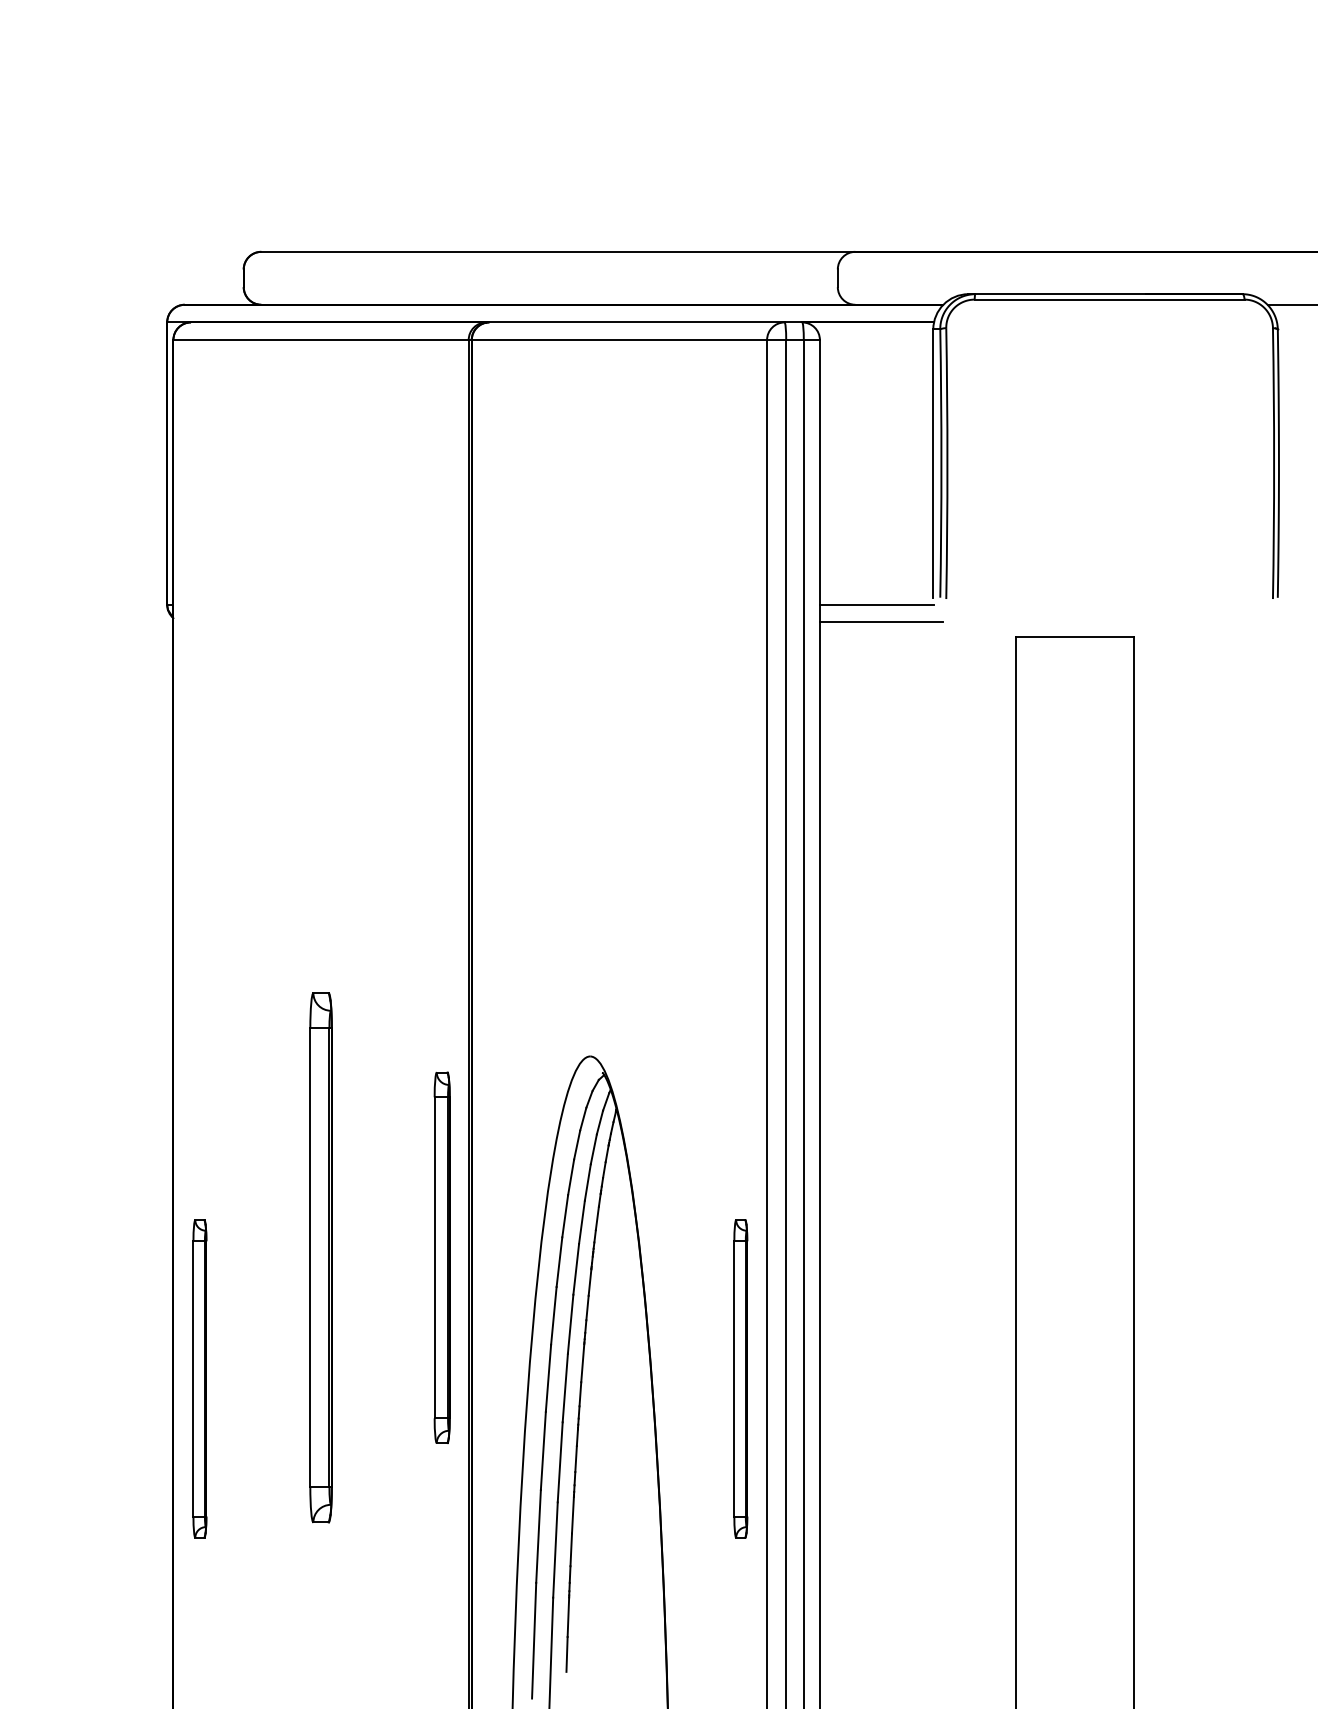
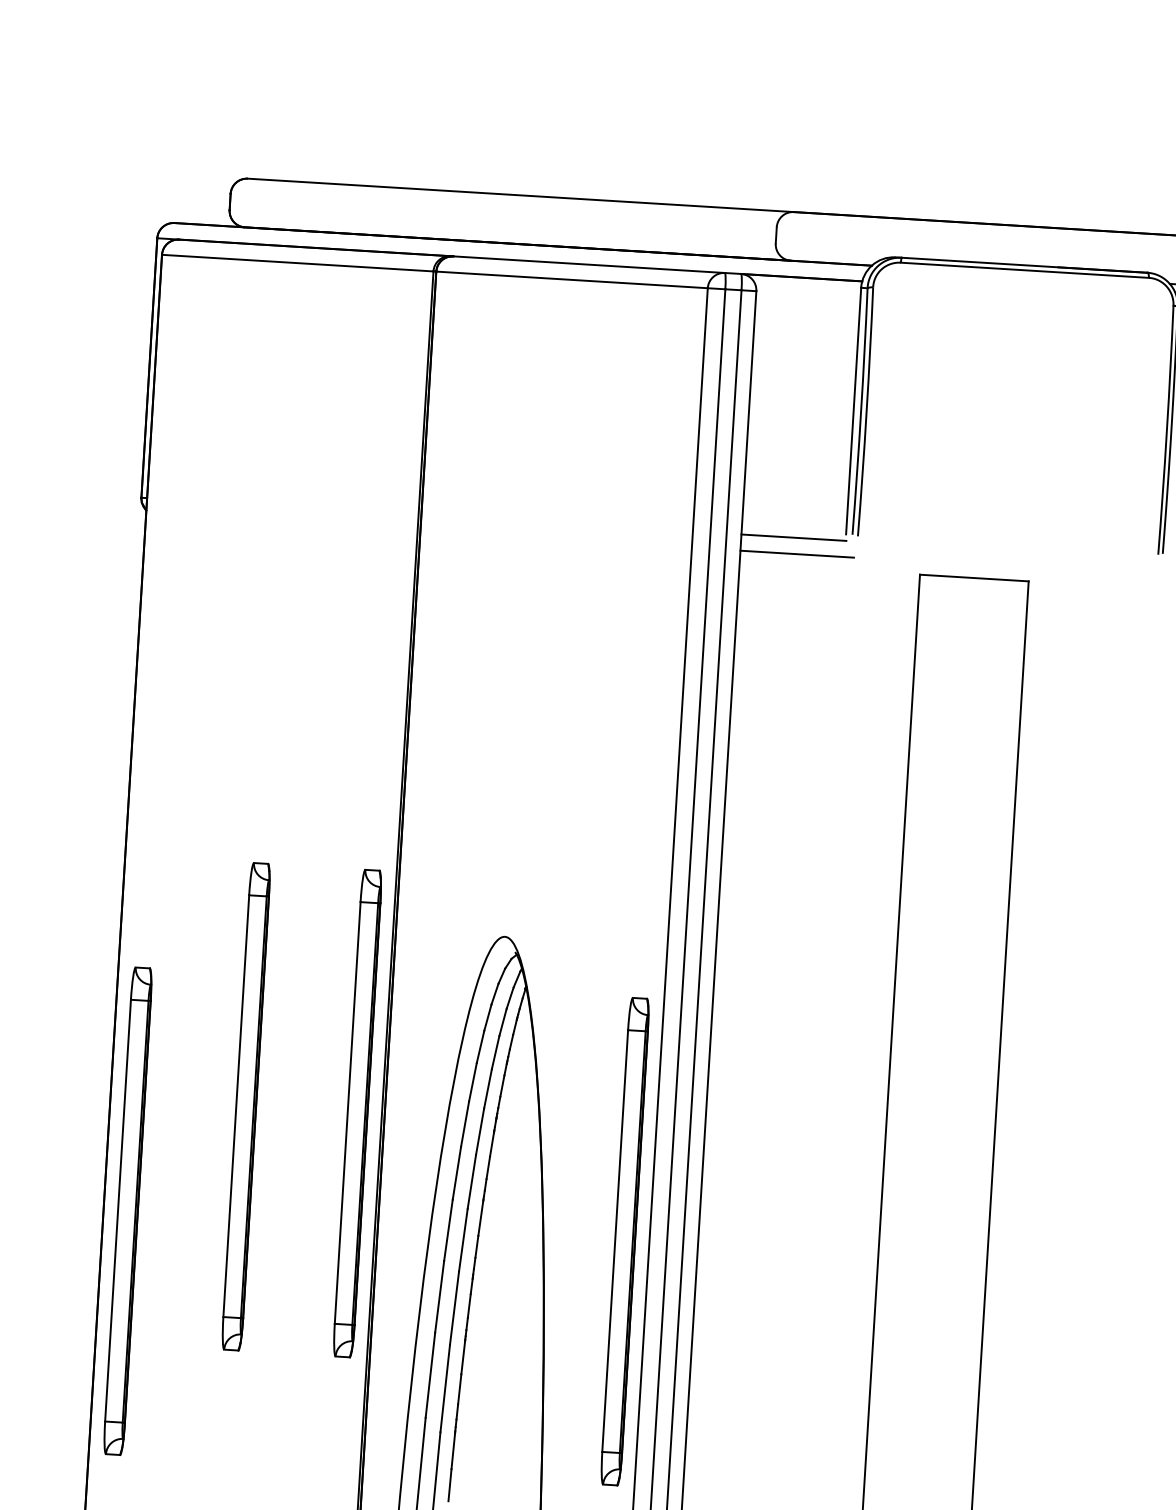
part: (441, 1257) -> (356, 1113), size x1.43
part: (199, 1378) -> (127, 1210), size x1.67
part: (740, 1378) -> (624, 1241), size x1.67

